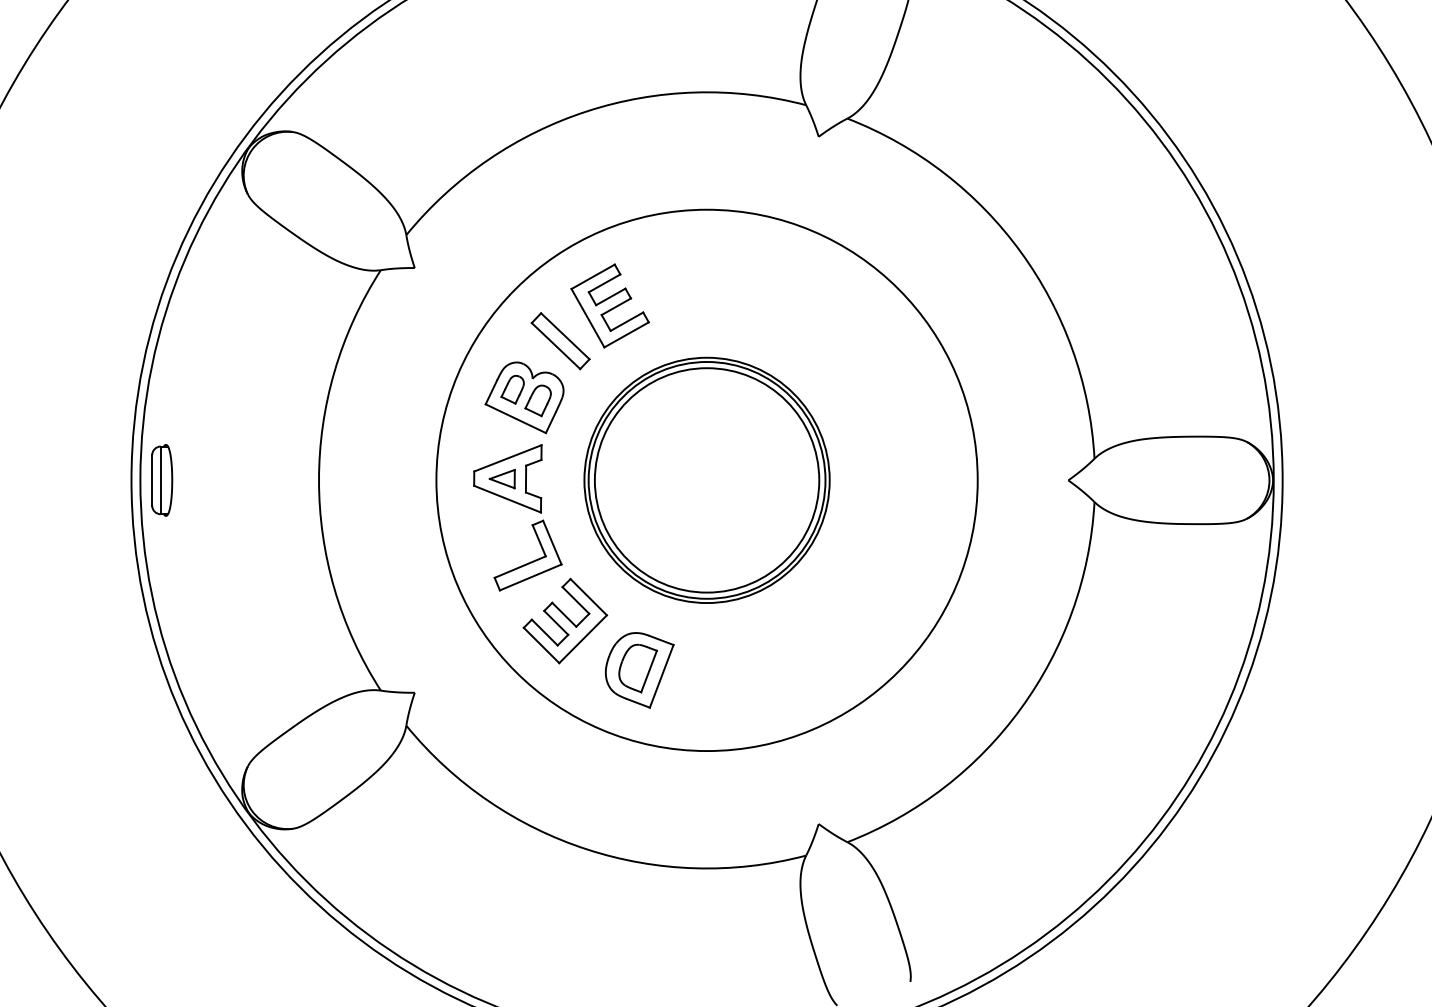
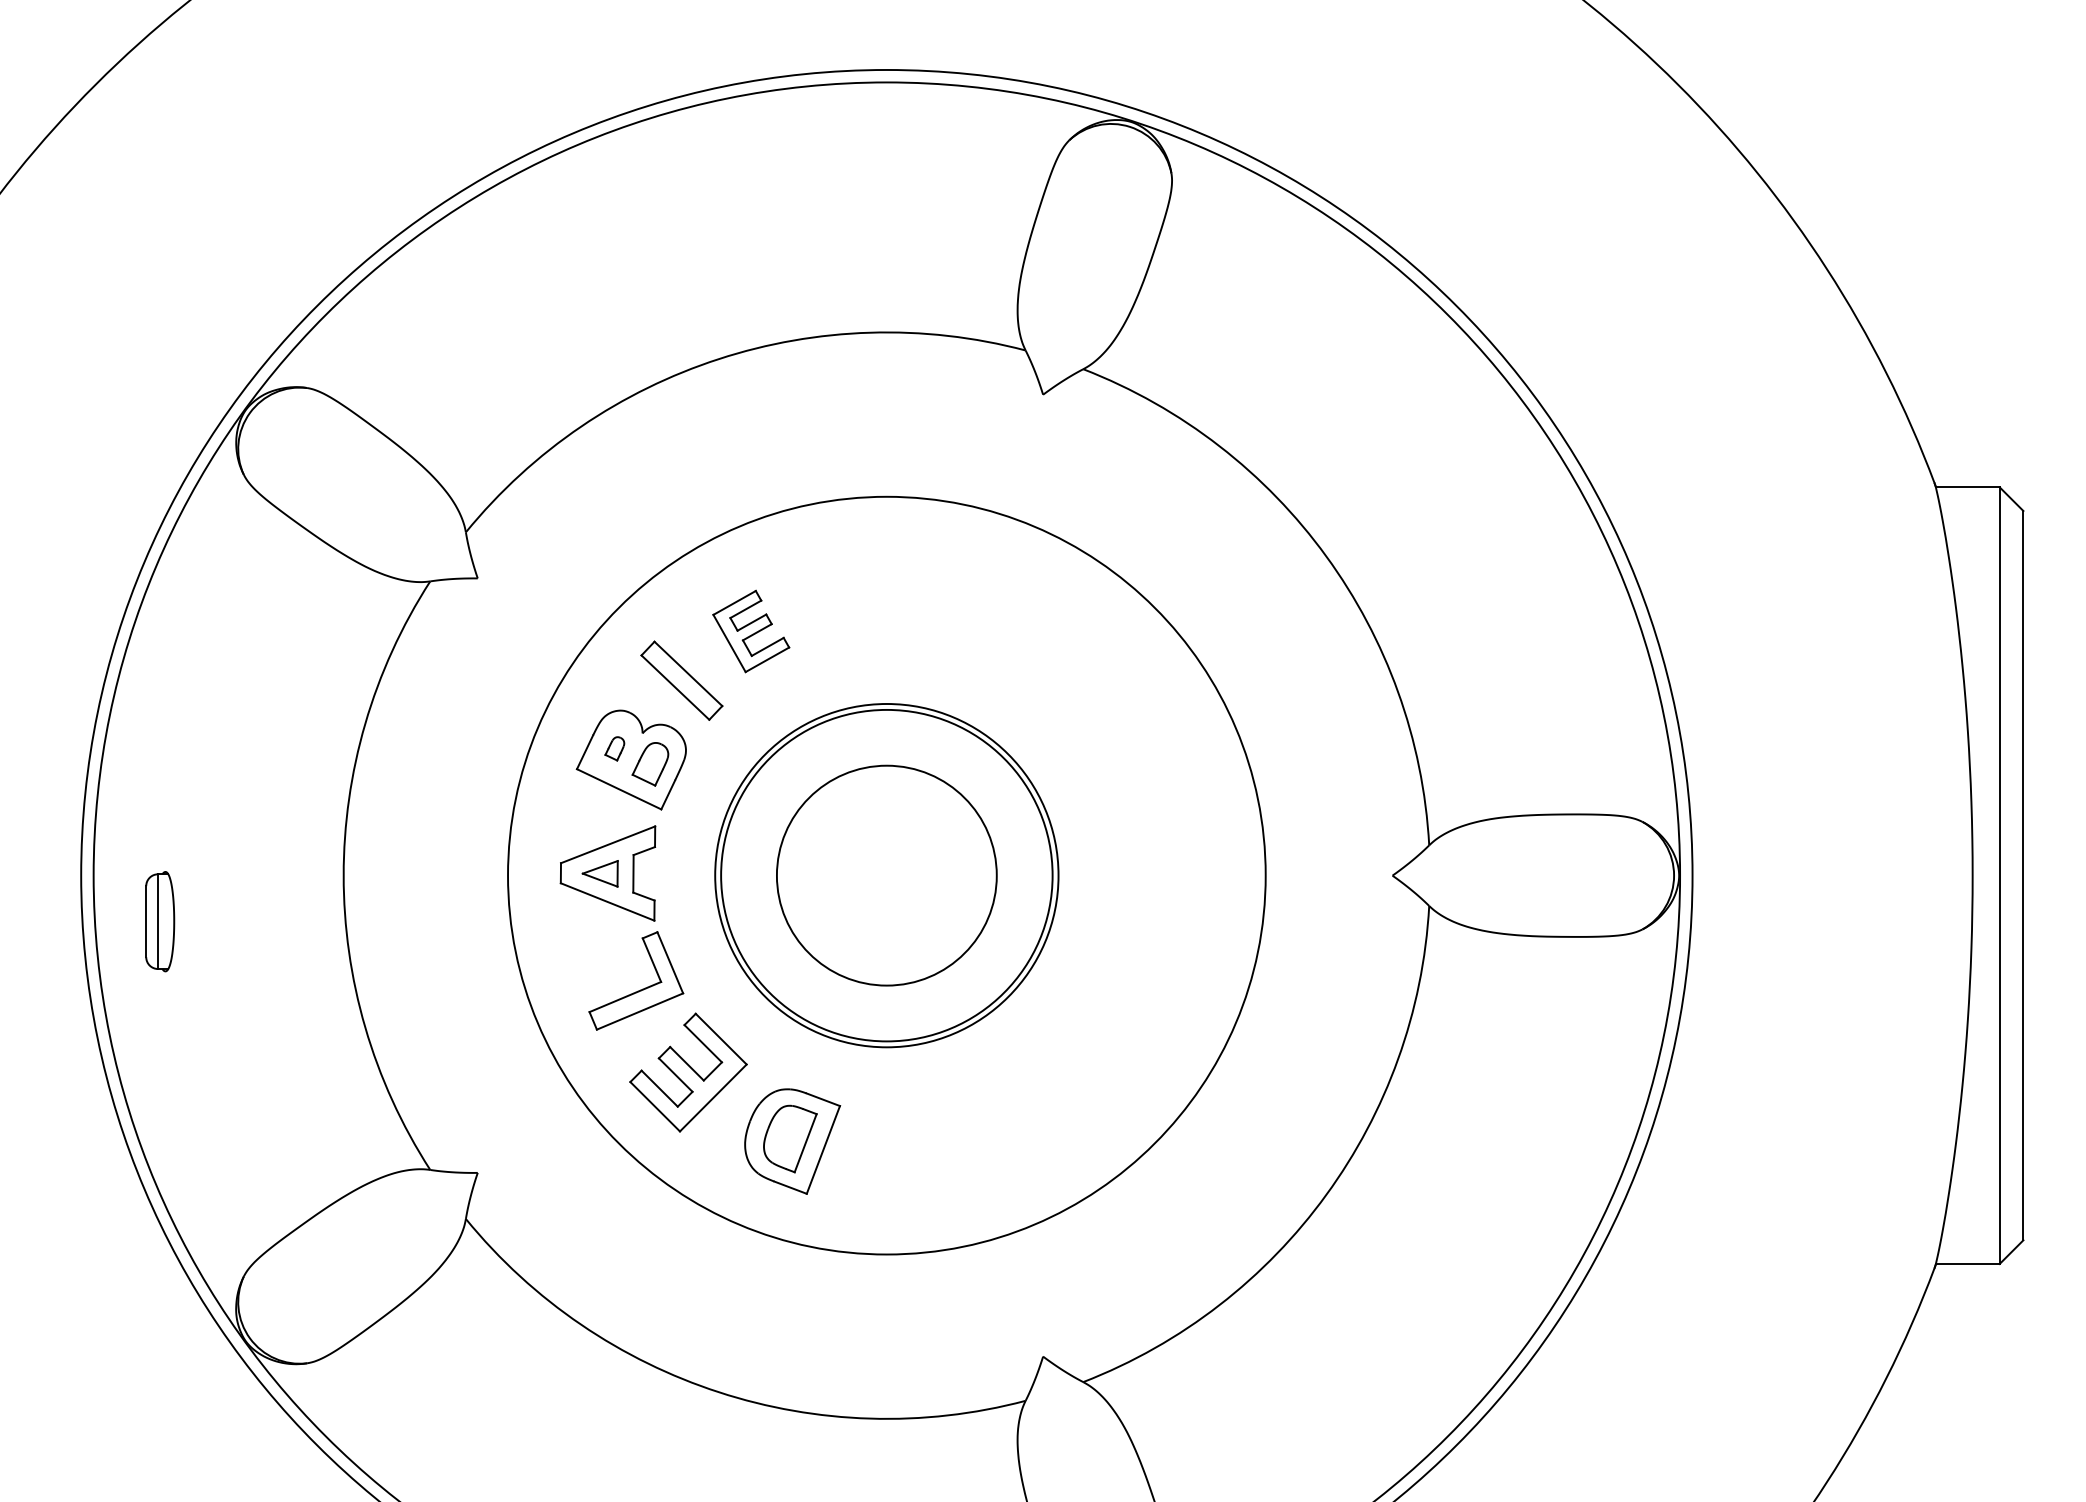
part: (610, 305) -> (751, 631), size x0.7
part: (512, 389) -> (614, 748), size x0.6
part: (162, 480) -> (160, 921), moved
circle: (706, 480) -> (886, 875), size x0.7

